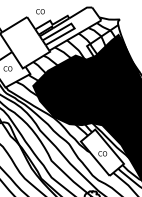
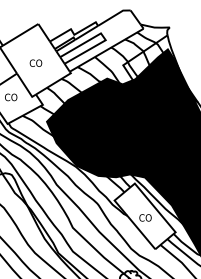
text: (40, 11) -> (35, 62), moved

